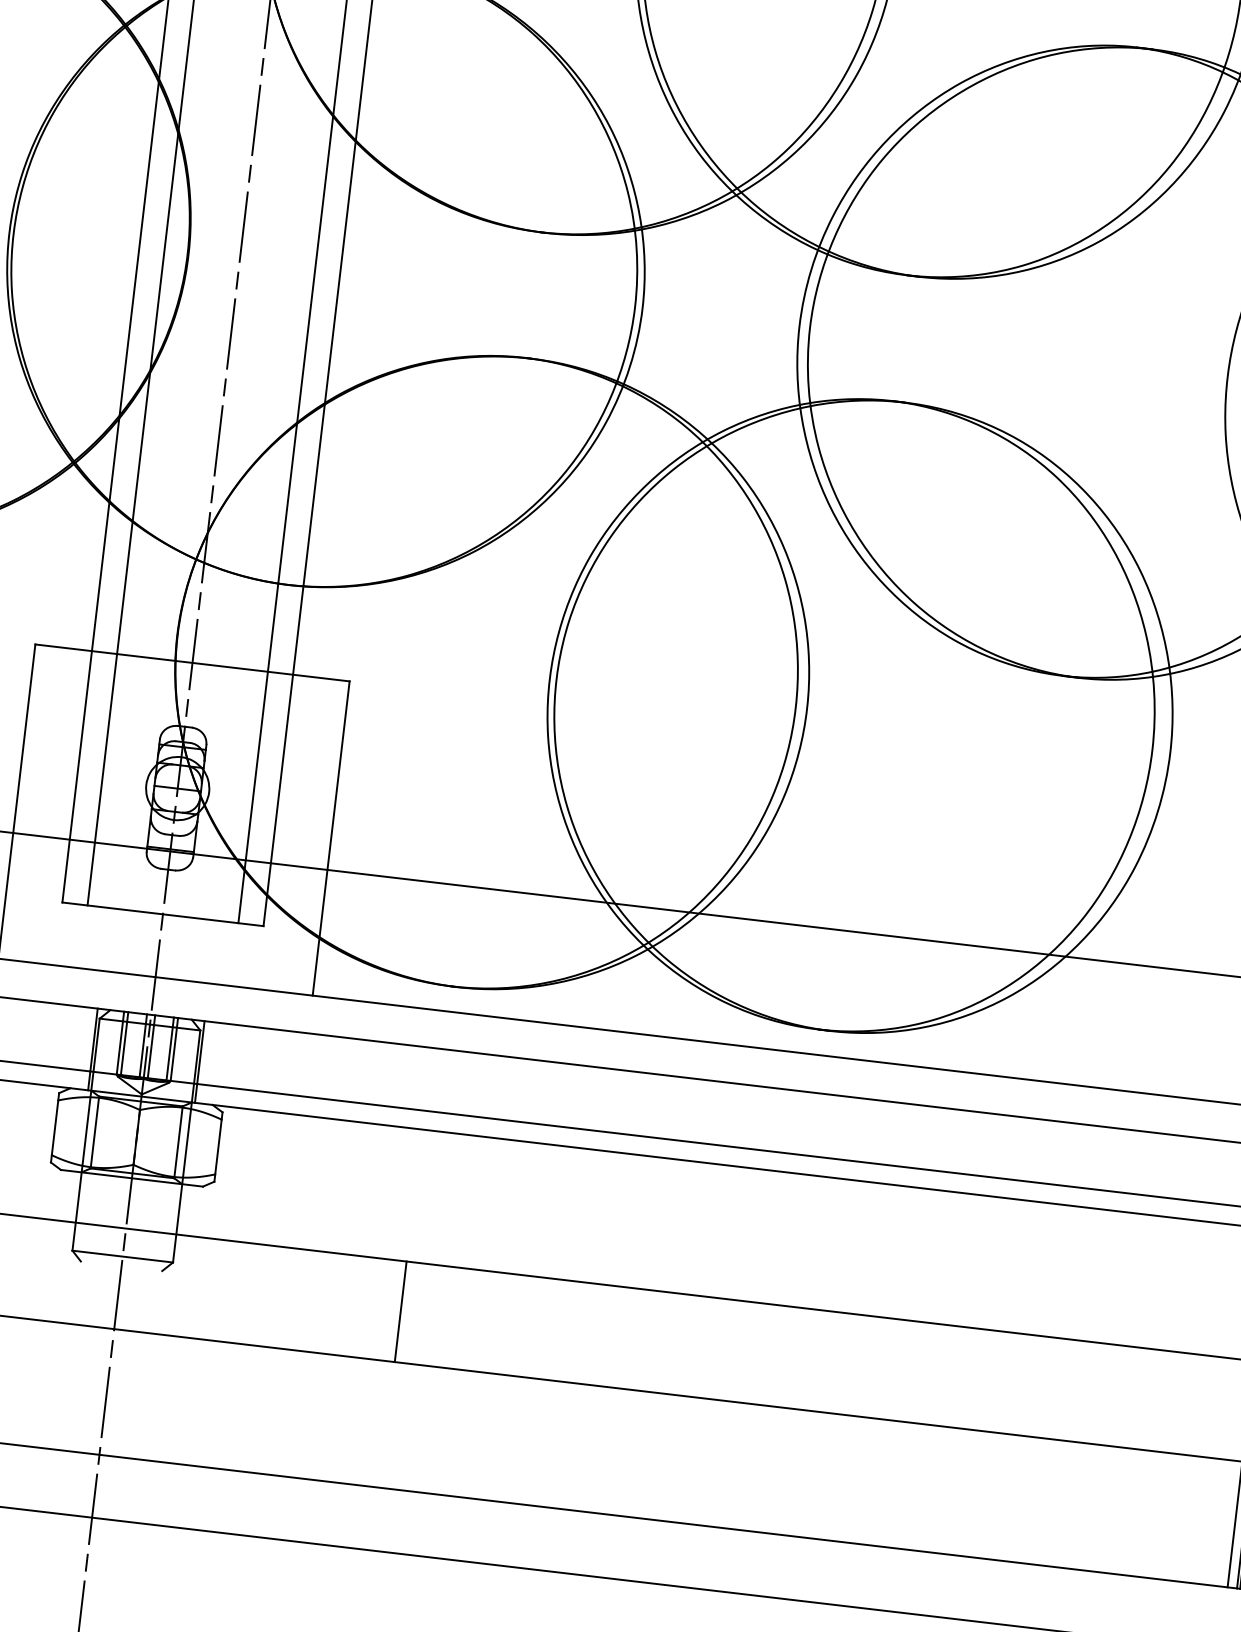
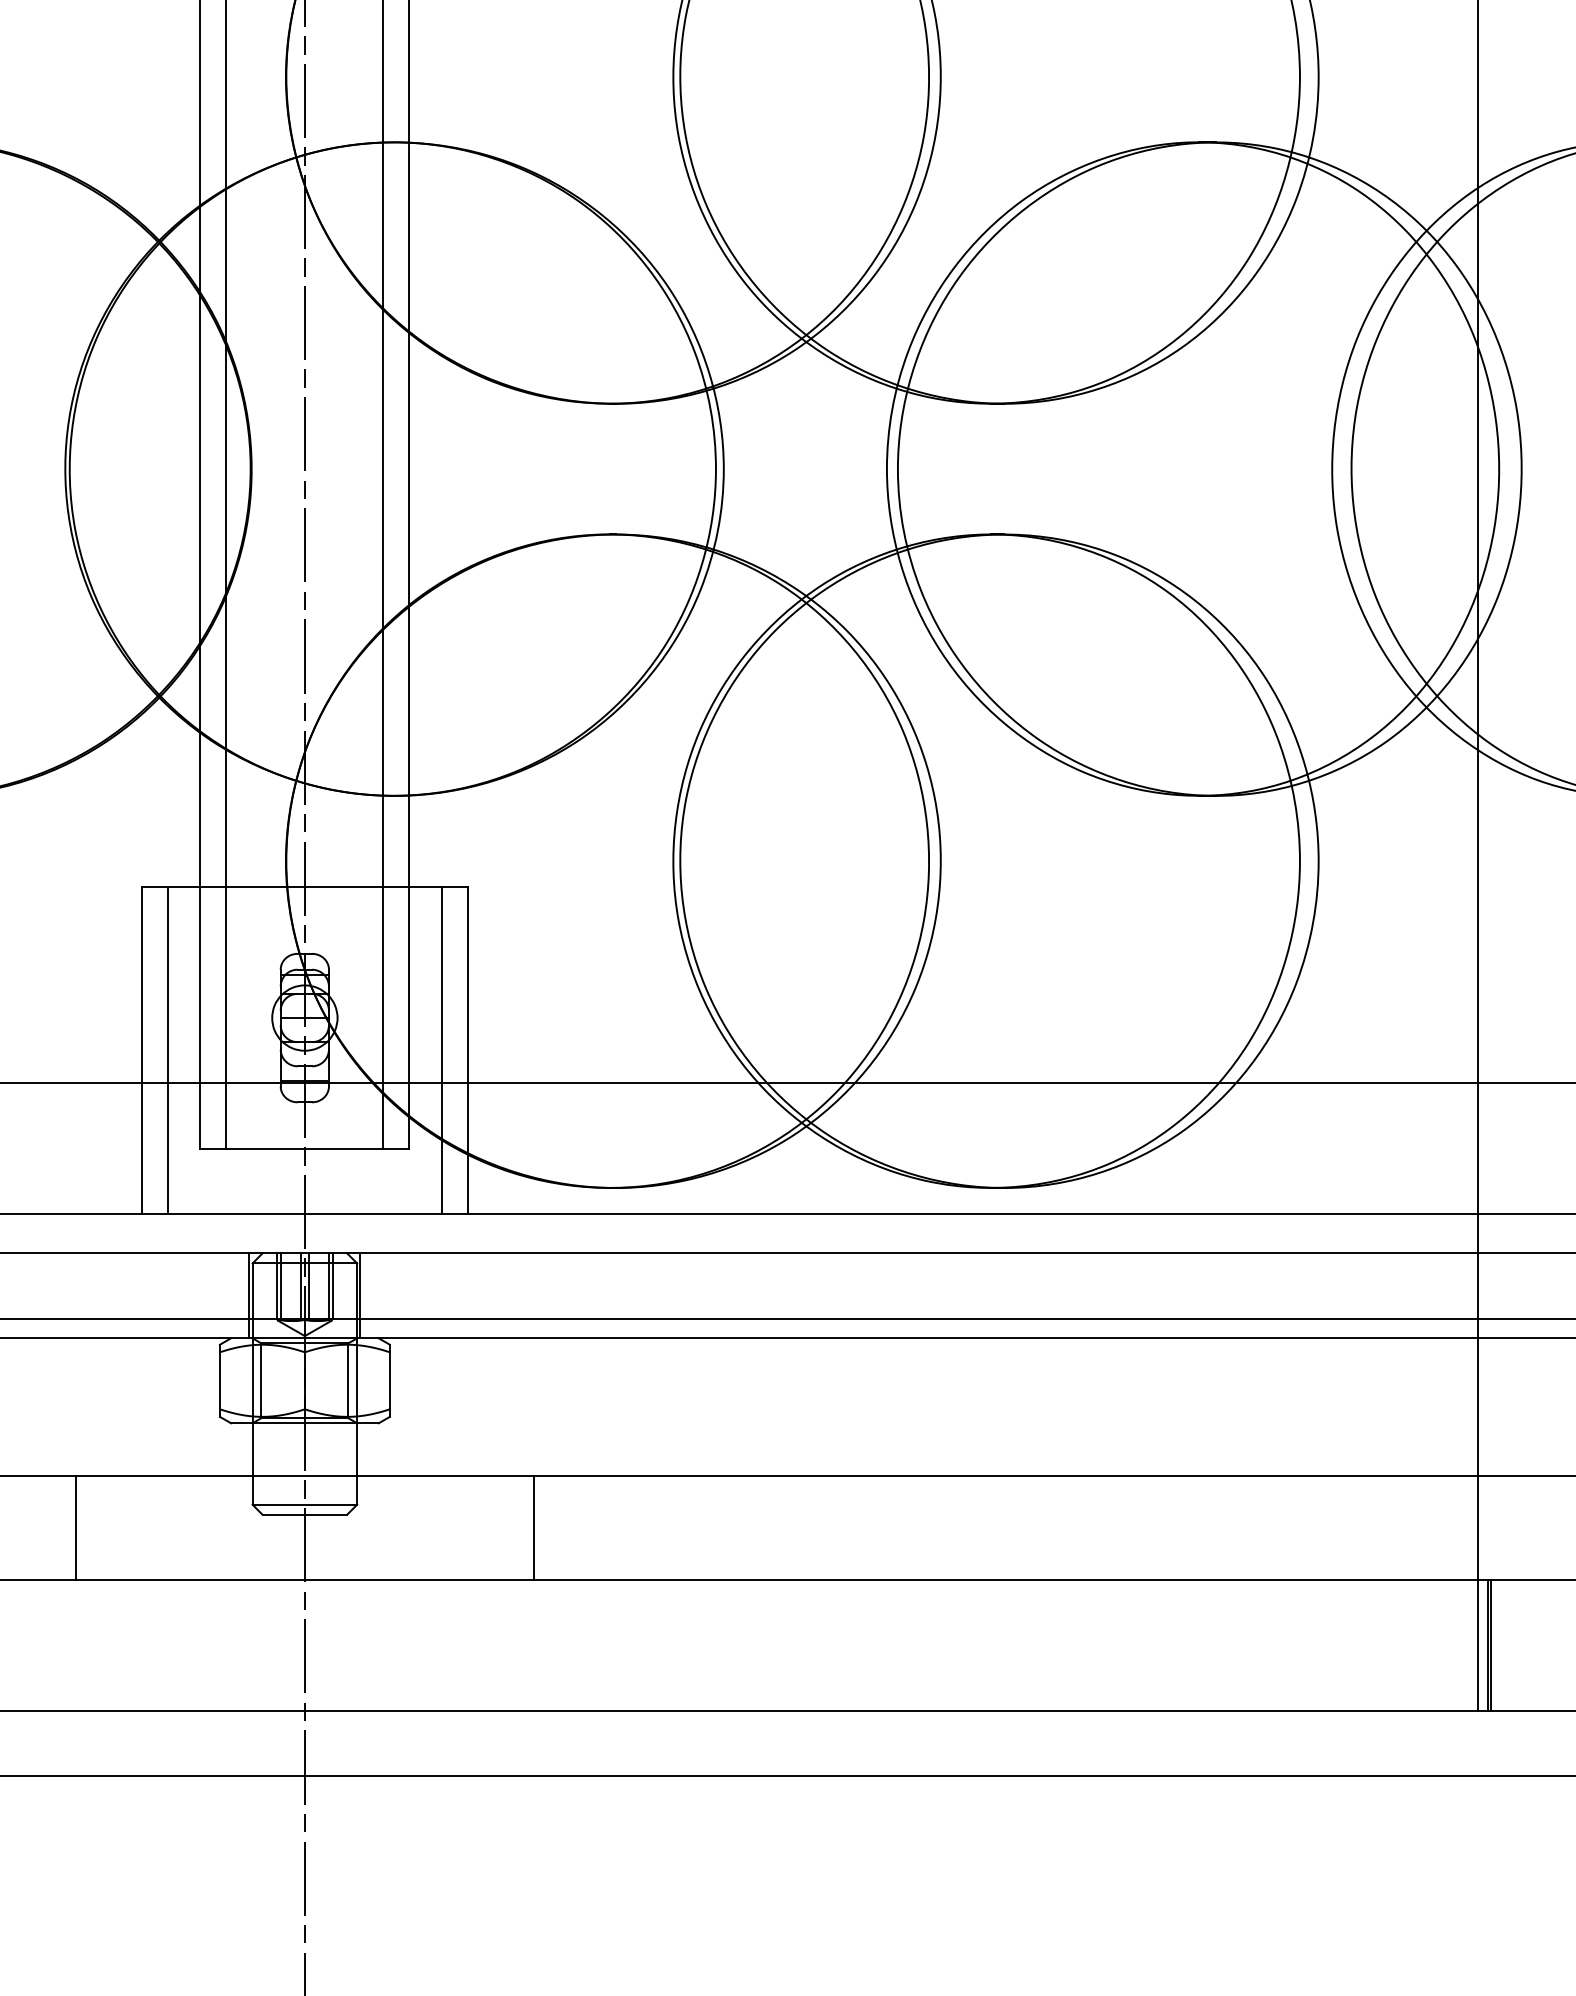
line: (41, 804) -> (167, 1050), added
line: (306, 835) -> (442, 1050), added
line: (121, 1265) -> (304, 1514), added
line: (400, 1311) -> (533, 1527), moved

